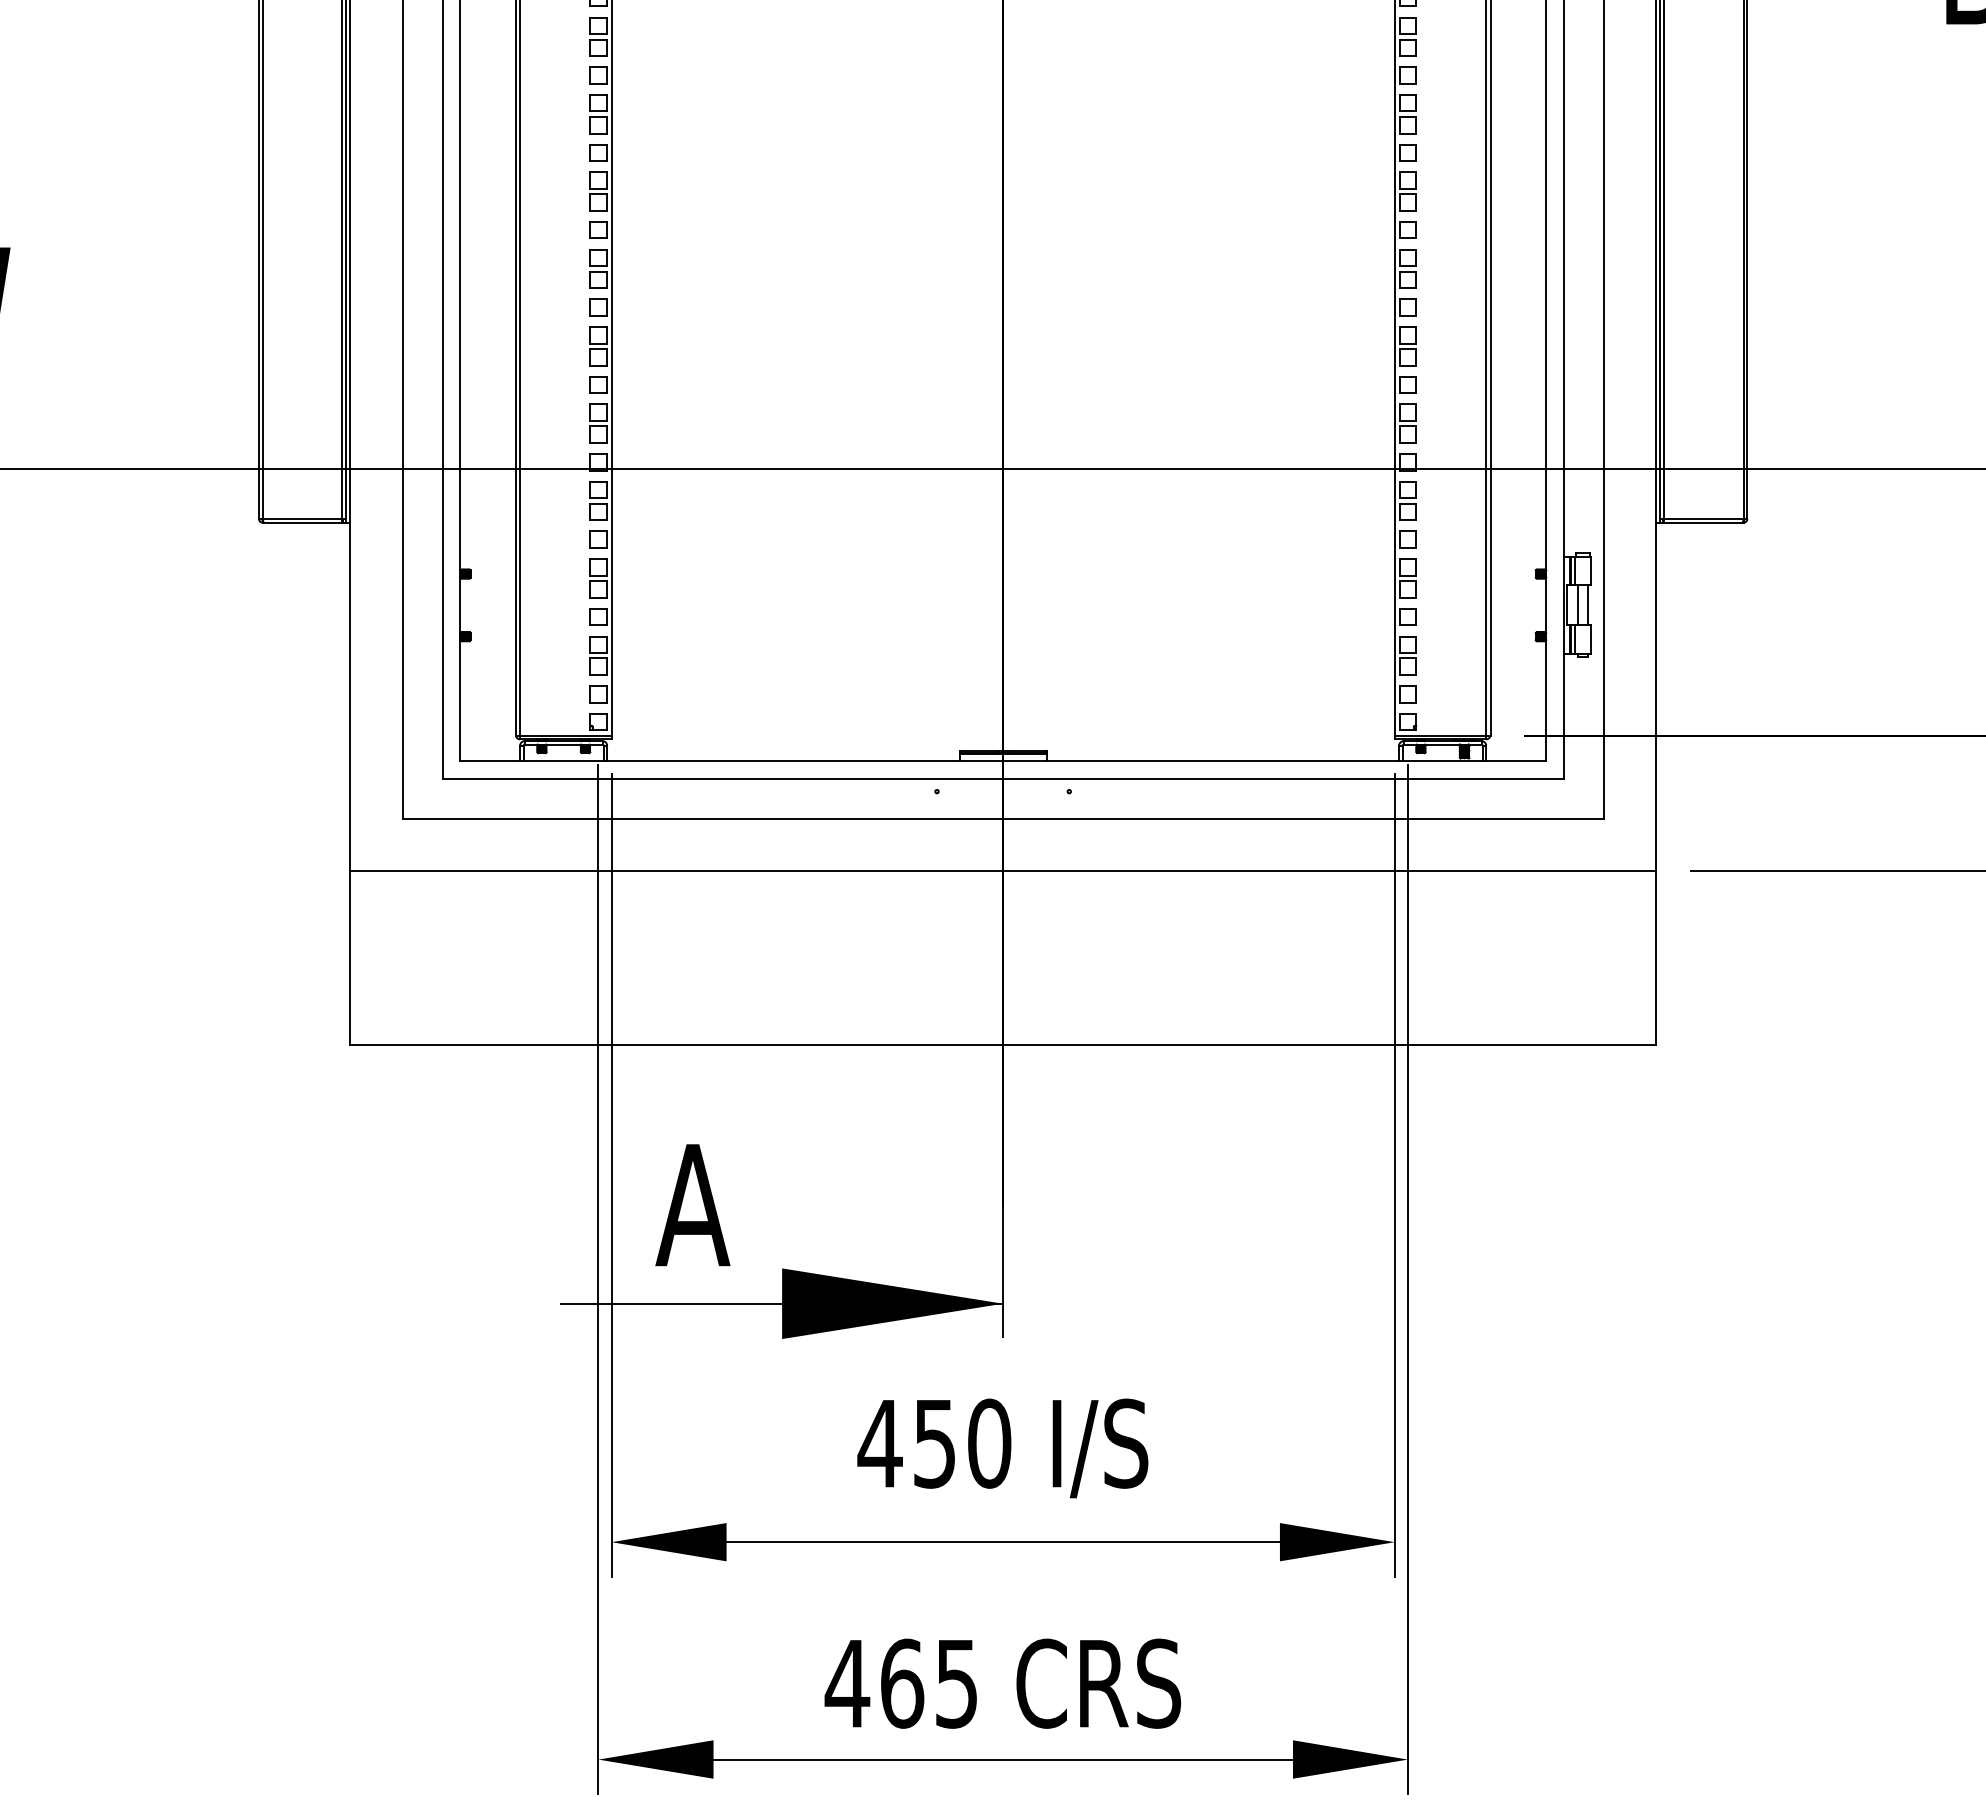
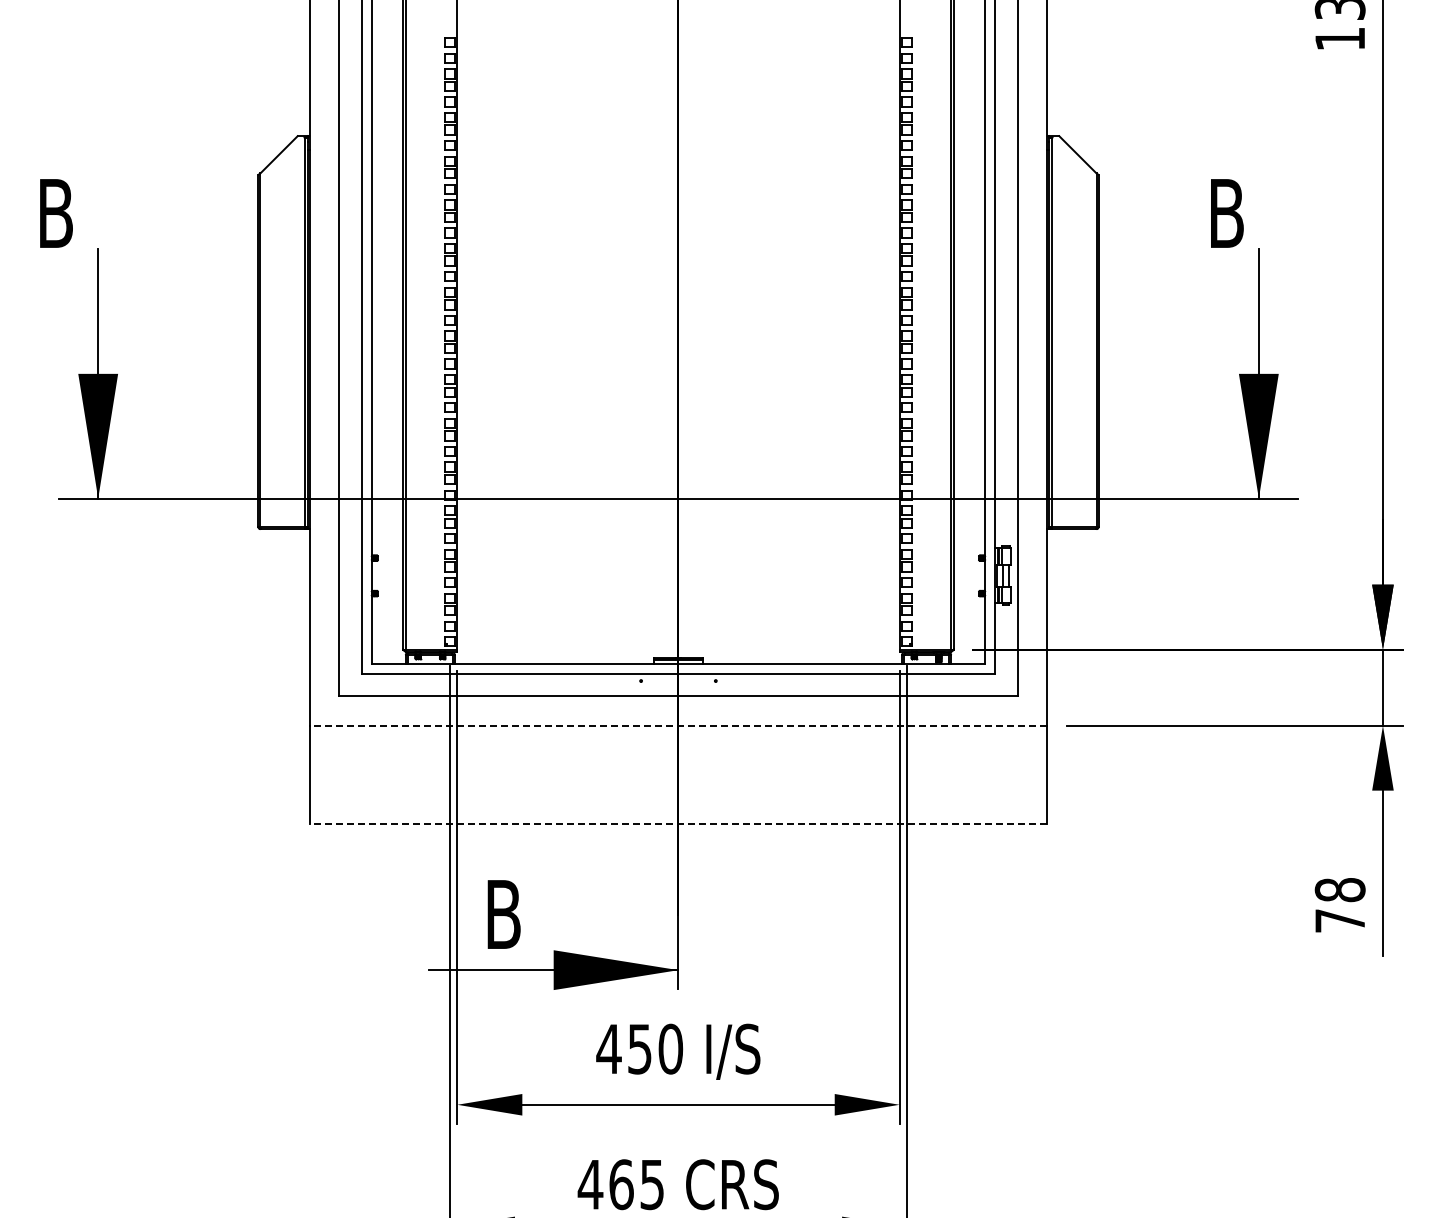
line: (1003, 870) -> (678, 725), solid -> dashed
line: (1003, 1045) -> (678, 824), solid -> dashed
text: (693, 1205) -> (503, 914), A -> B

